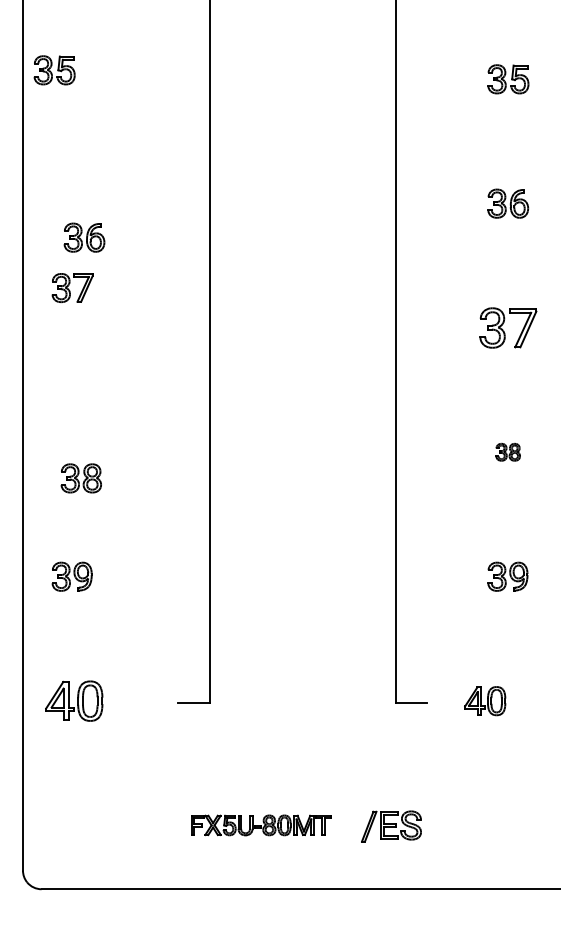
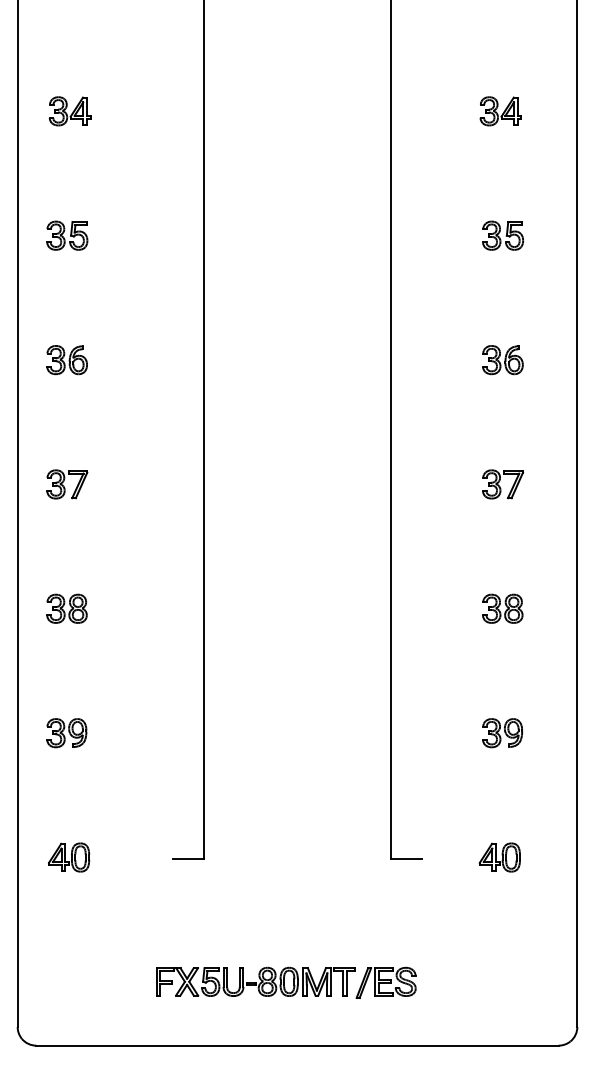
part: (54, 70) -> (67, 235), moved
part: (83, 238) -> (66, 360), moved
part: (72, 288) -> (67, 484), moved
part: (507, 328) -> (502, 484), size x0.71
part: (507, 452) -> (502, 608), size x1.67
part: (80, 478) -> (66, 608), moved
part: (74, 701) -> (69, 857), size x0.71
part: (484, 701) -> (499, 857), moved
part: (260, 825) -> (255, 981), size x1.43

